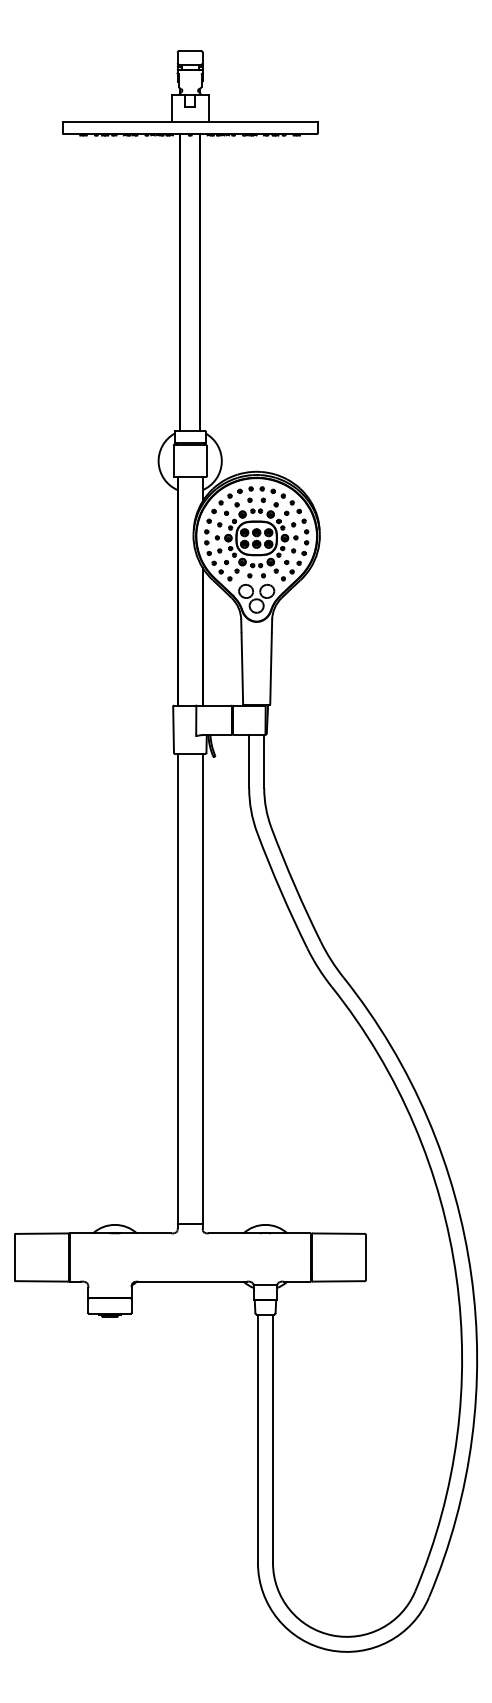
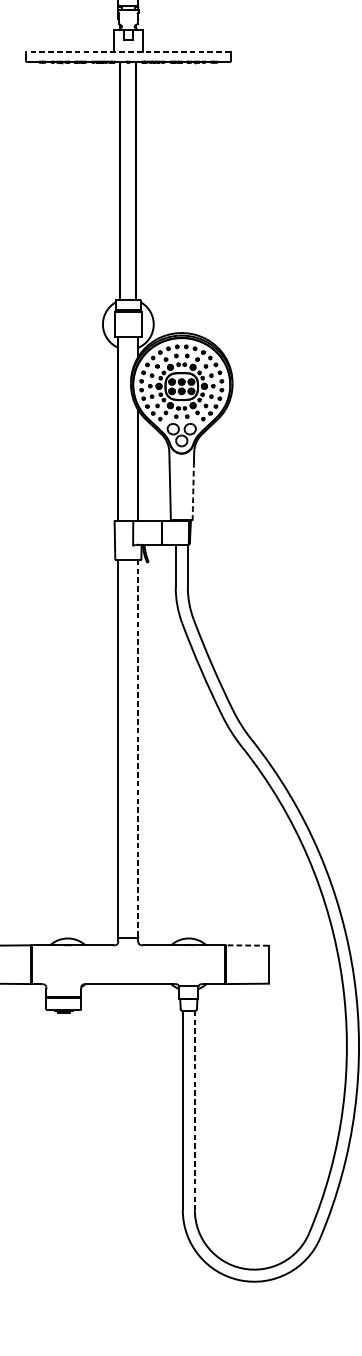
line: (189, 122) -> (127, 52), solid -> dashed
arc: (271, 668) -> (193, 491), solid -> dashed
line: (202, 989) -> (138, 749), solid -> dashed
line: (338, 1233) -> (247, 945), solid -> dashed
line: (272, 1438) -> (194, 1110), solid -> dashed

